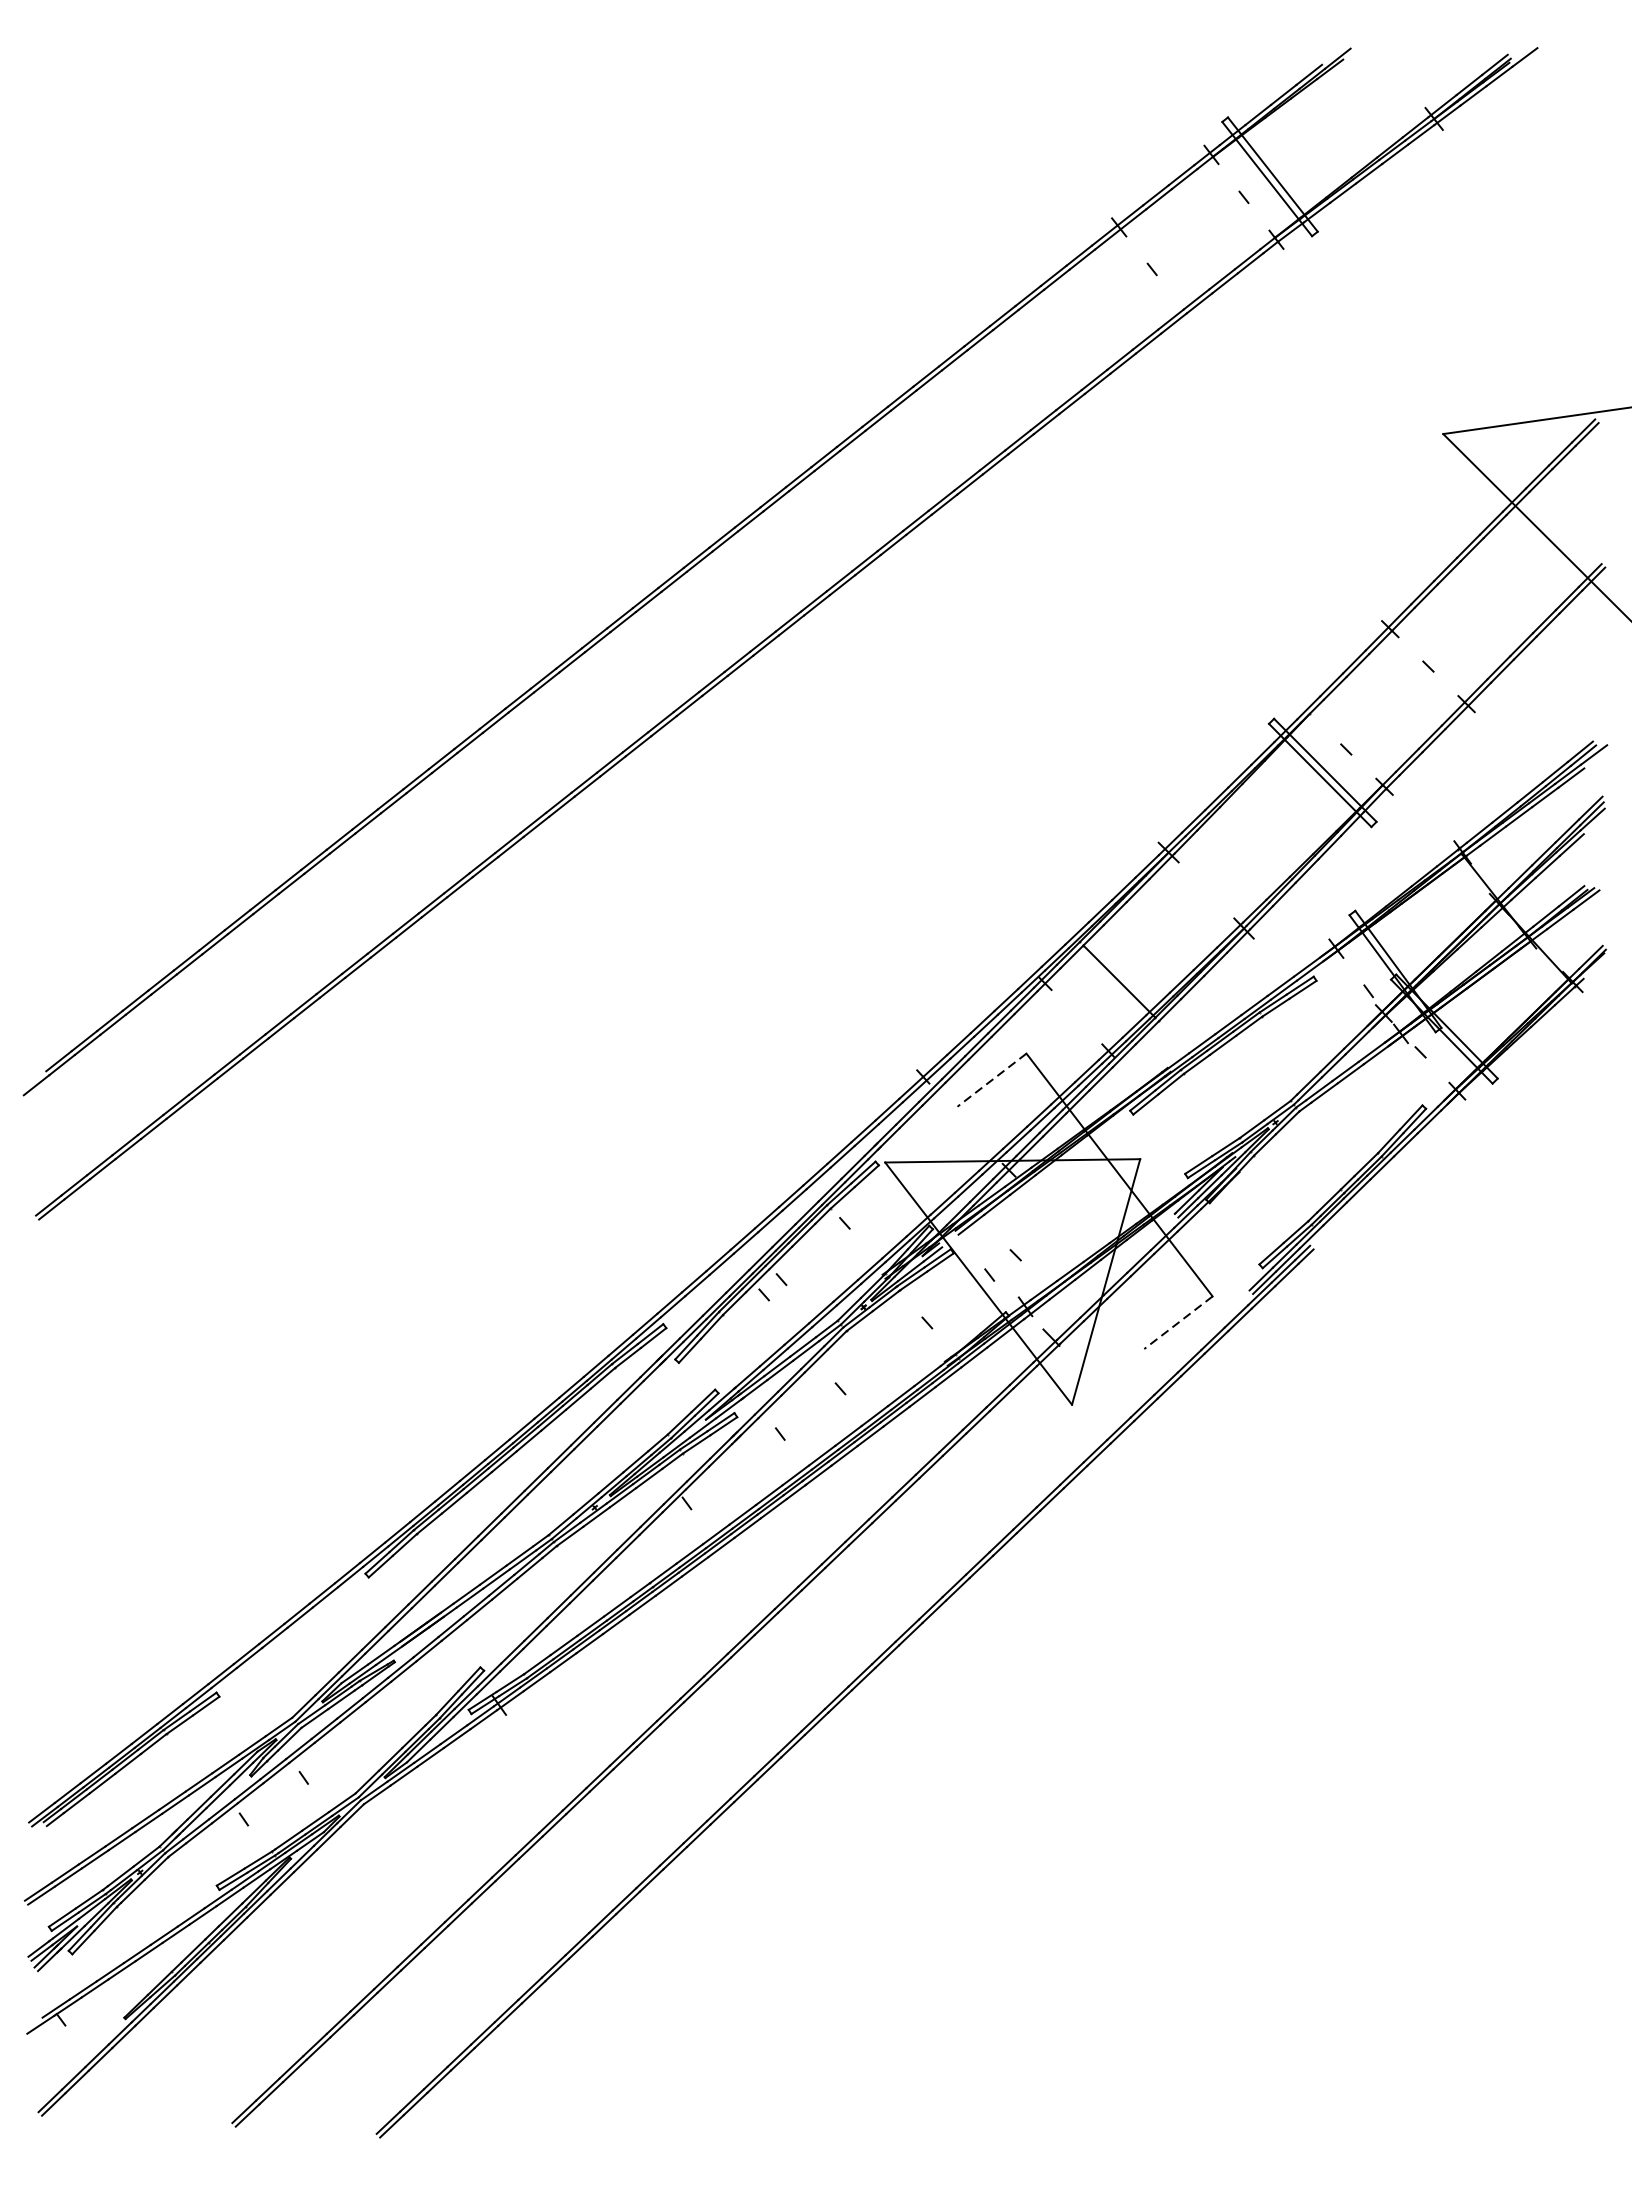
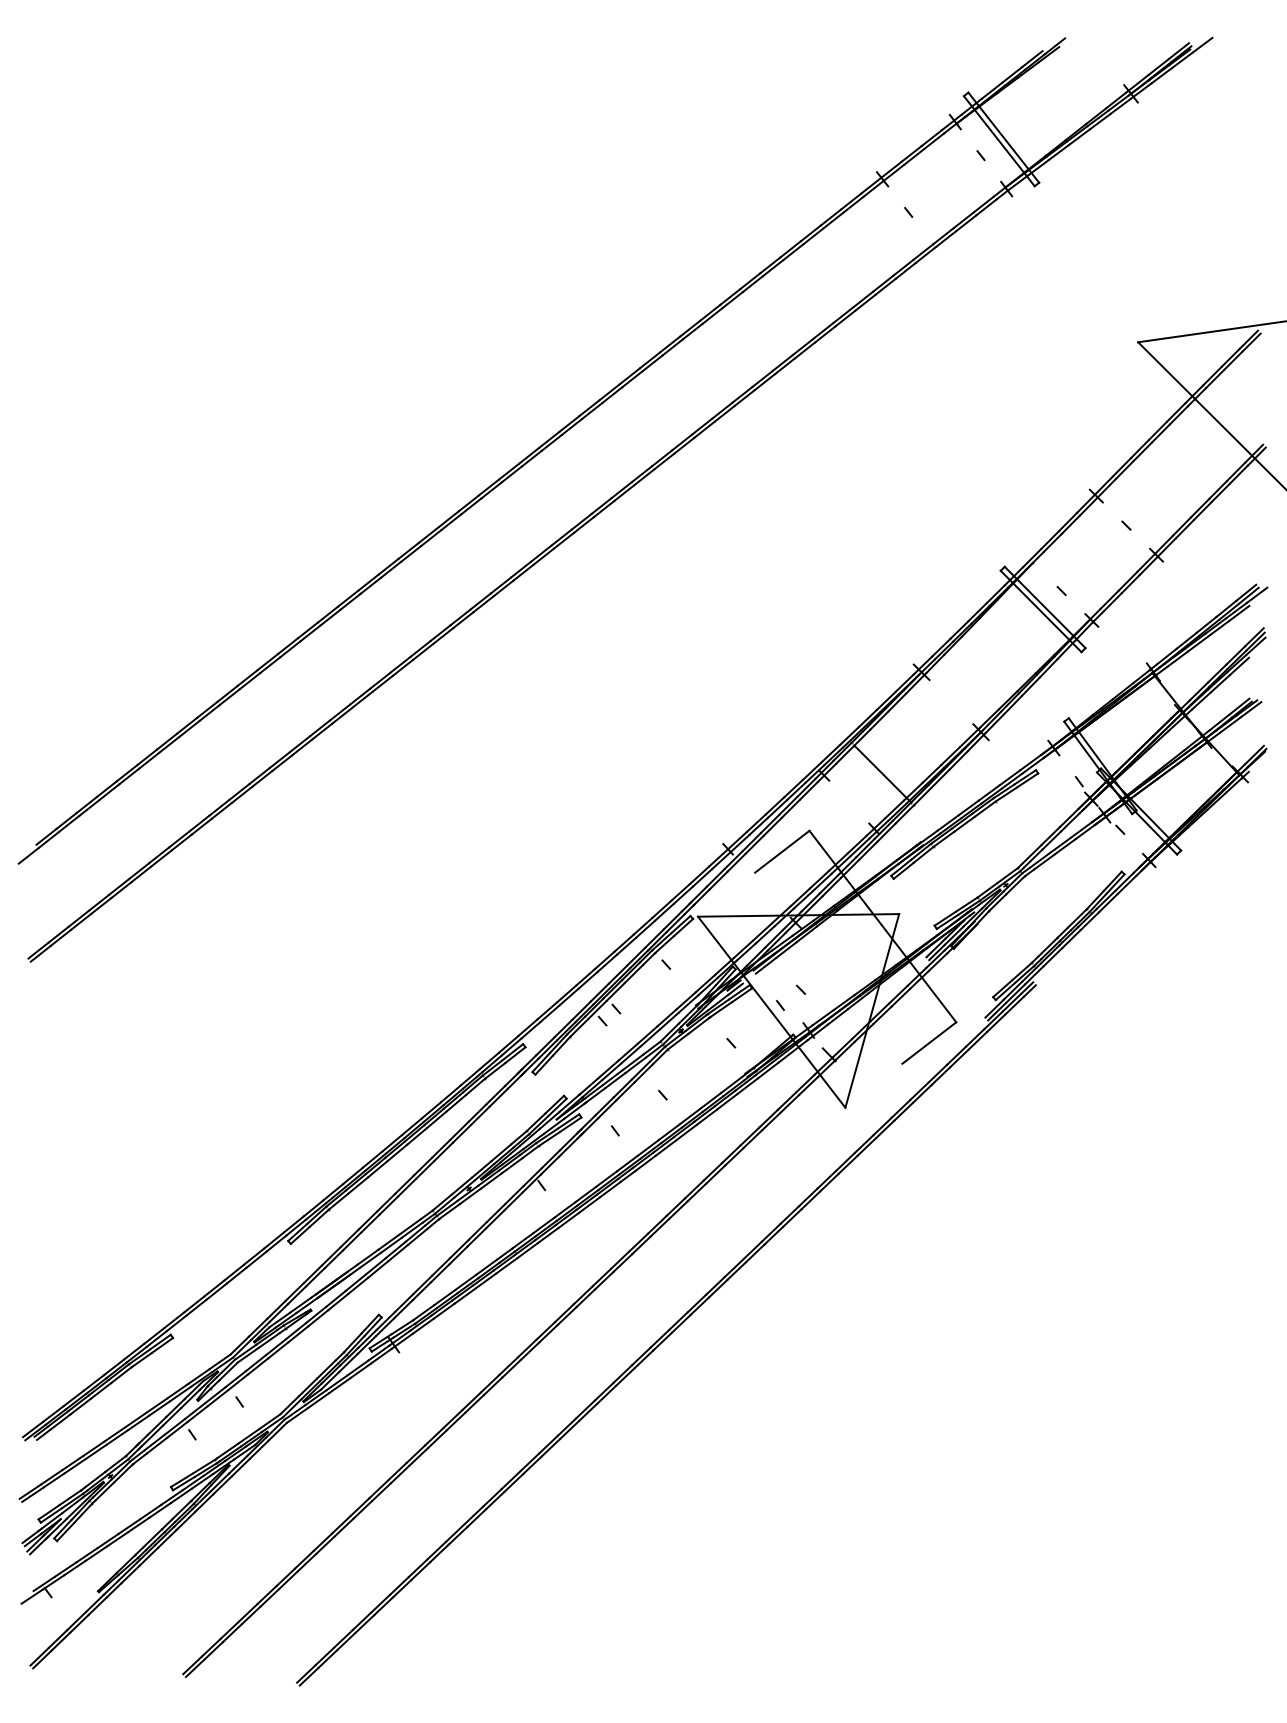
line: (990, 1081) -> (781, 852), dashed -> solid
line: (1177, 1323) -> (928, 1043), dashed -> solid

